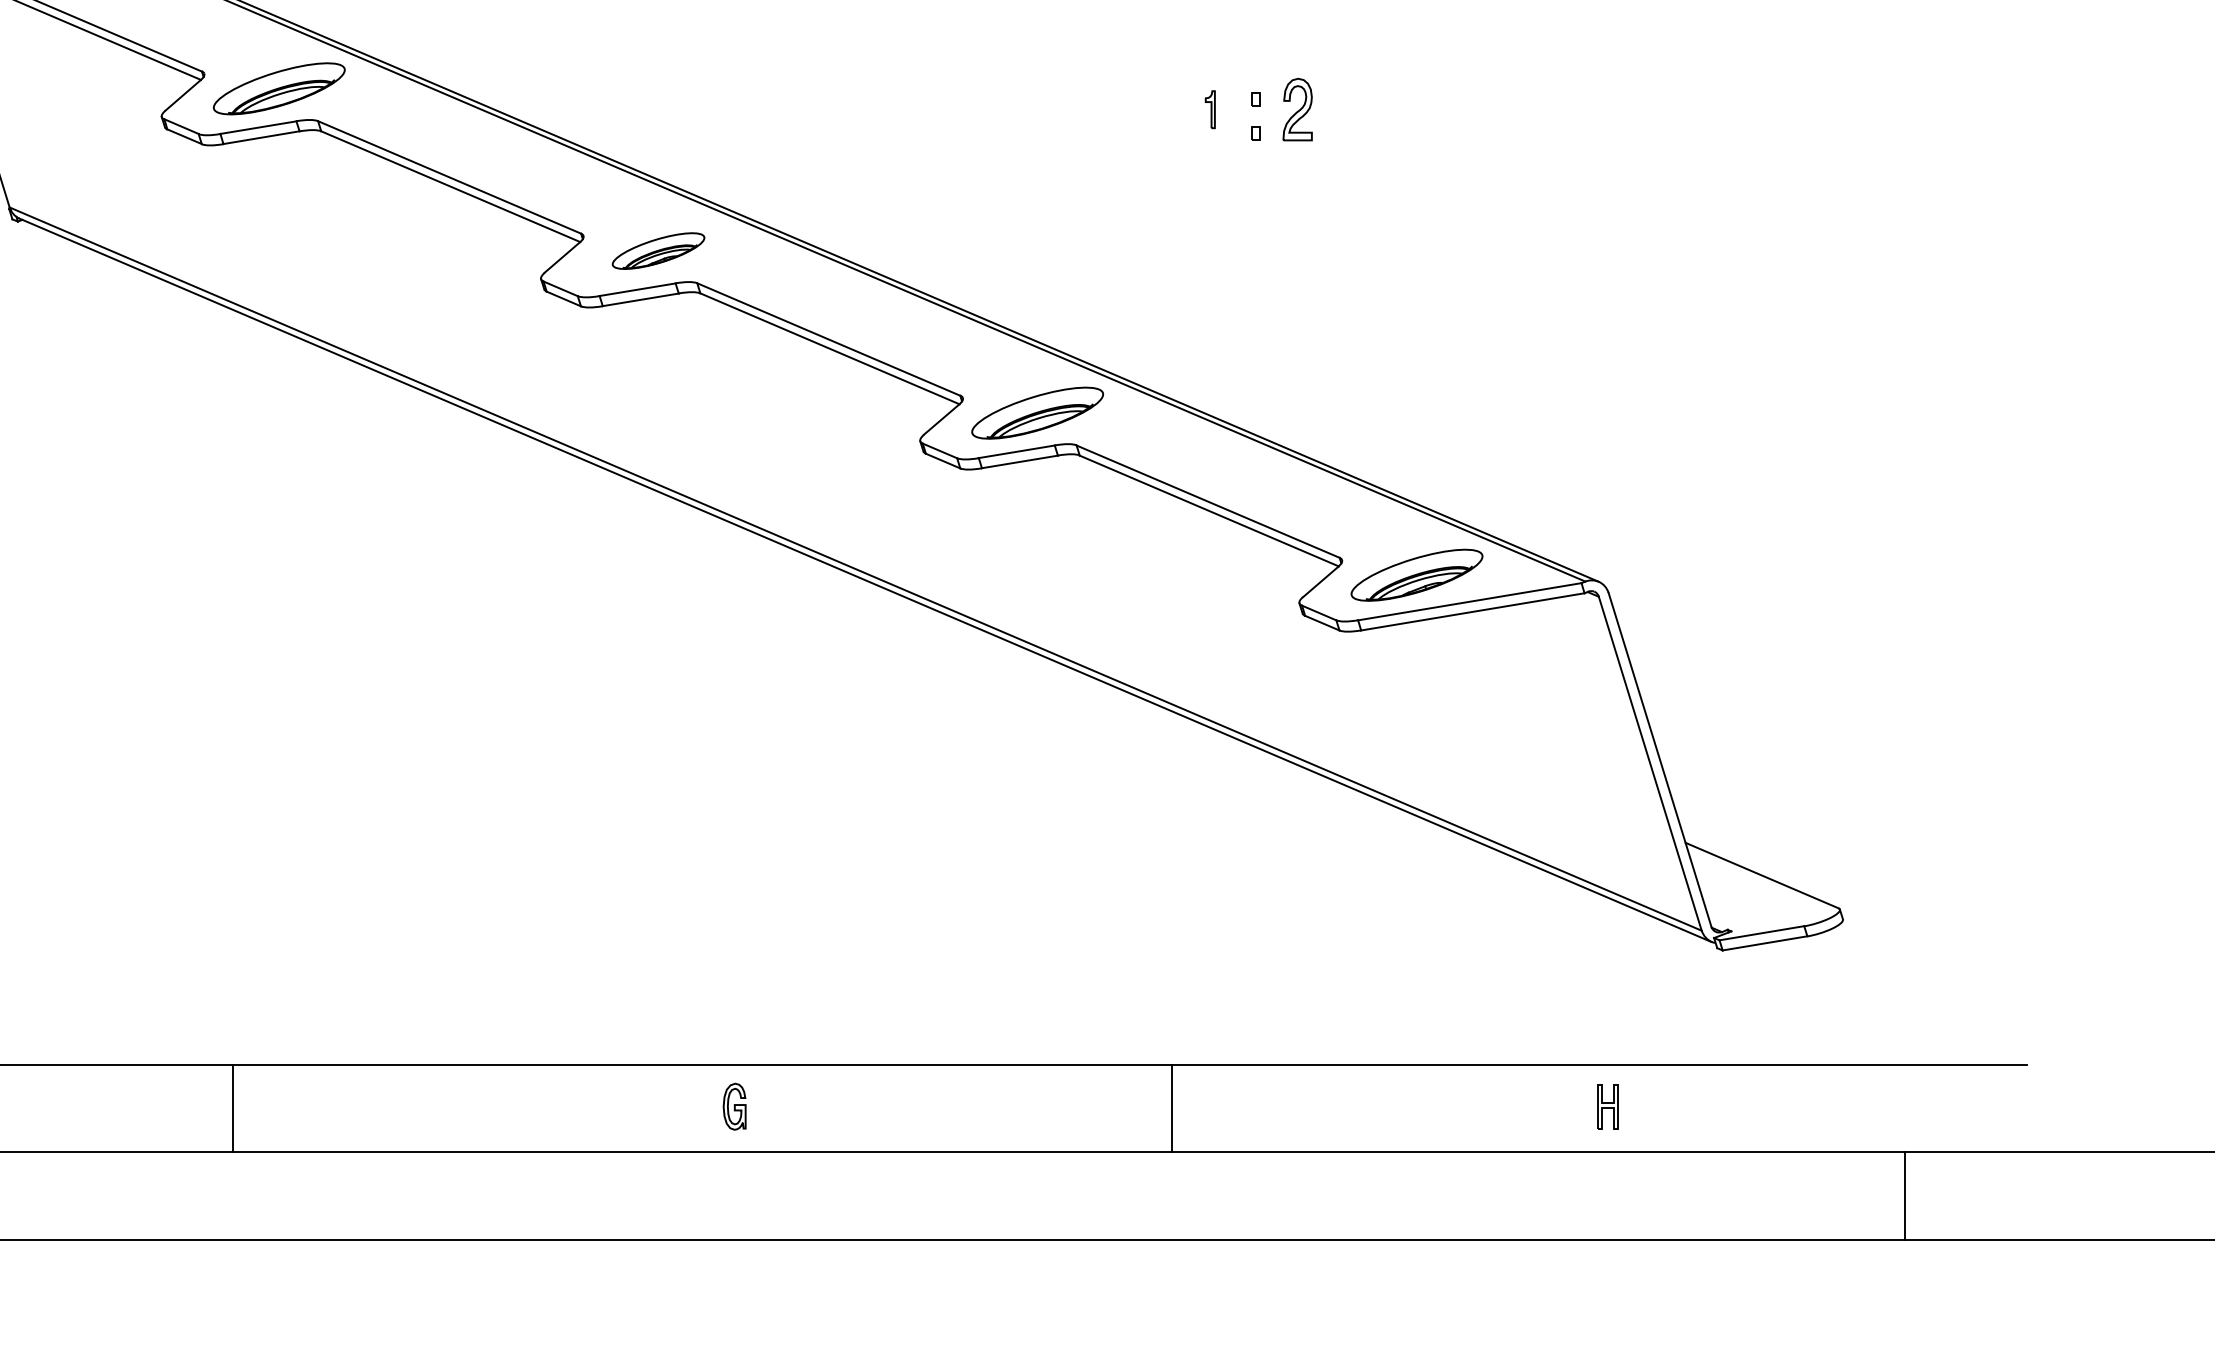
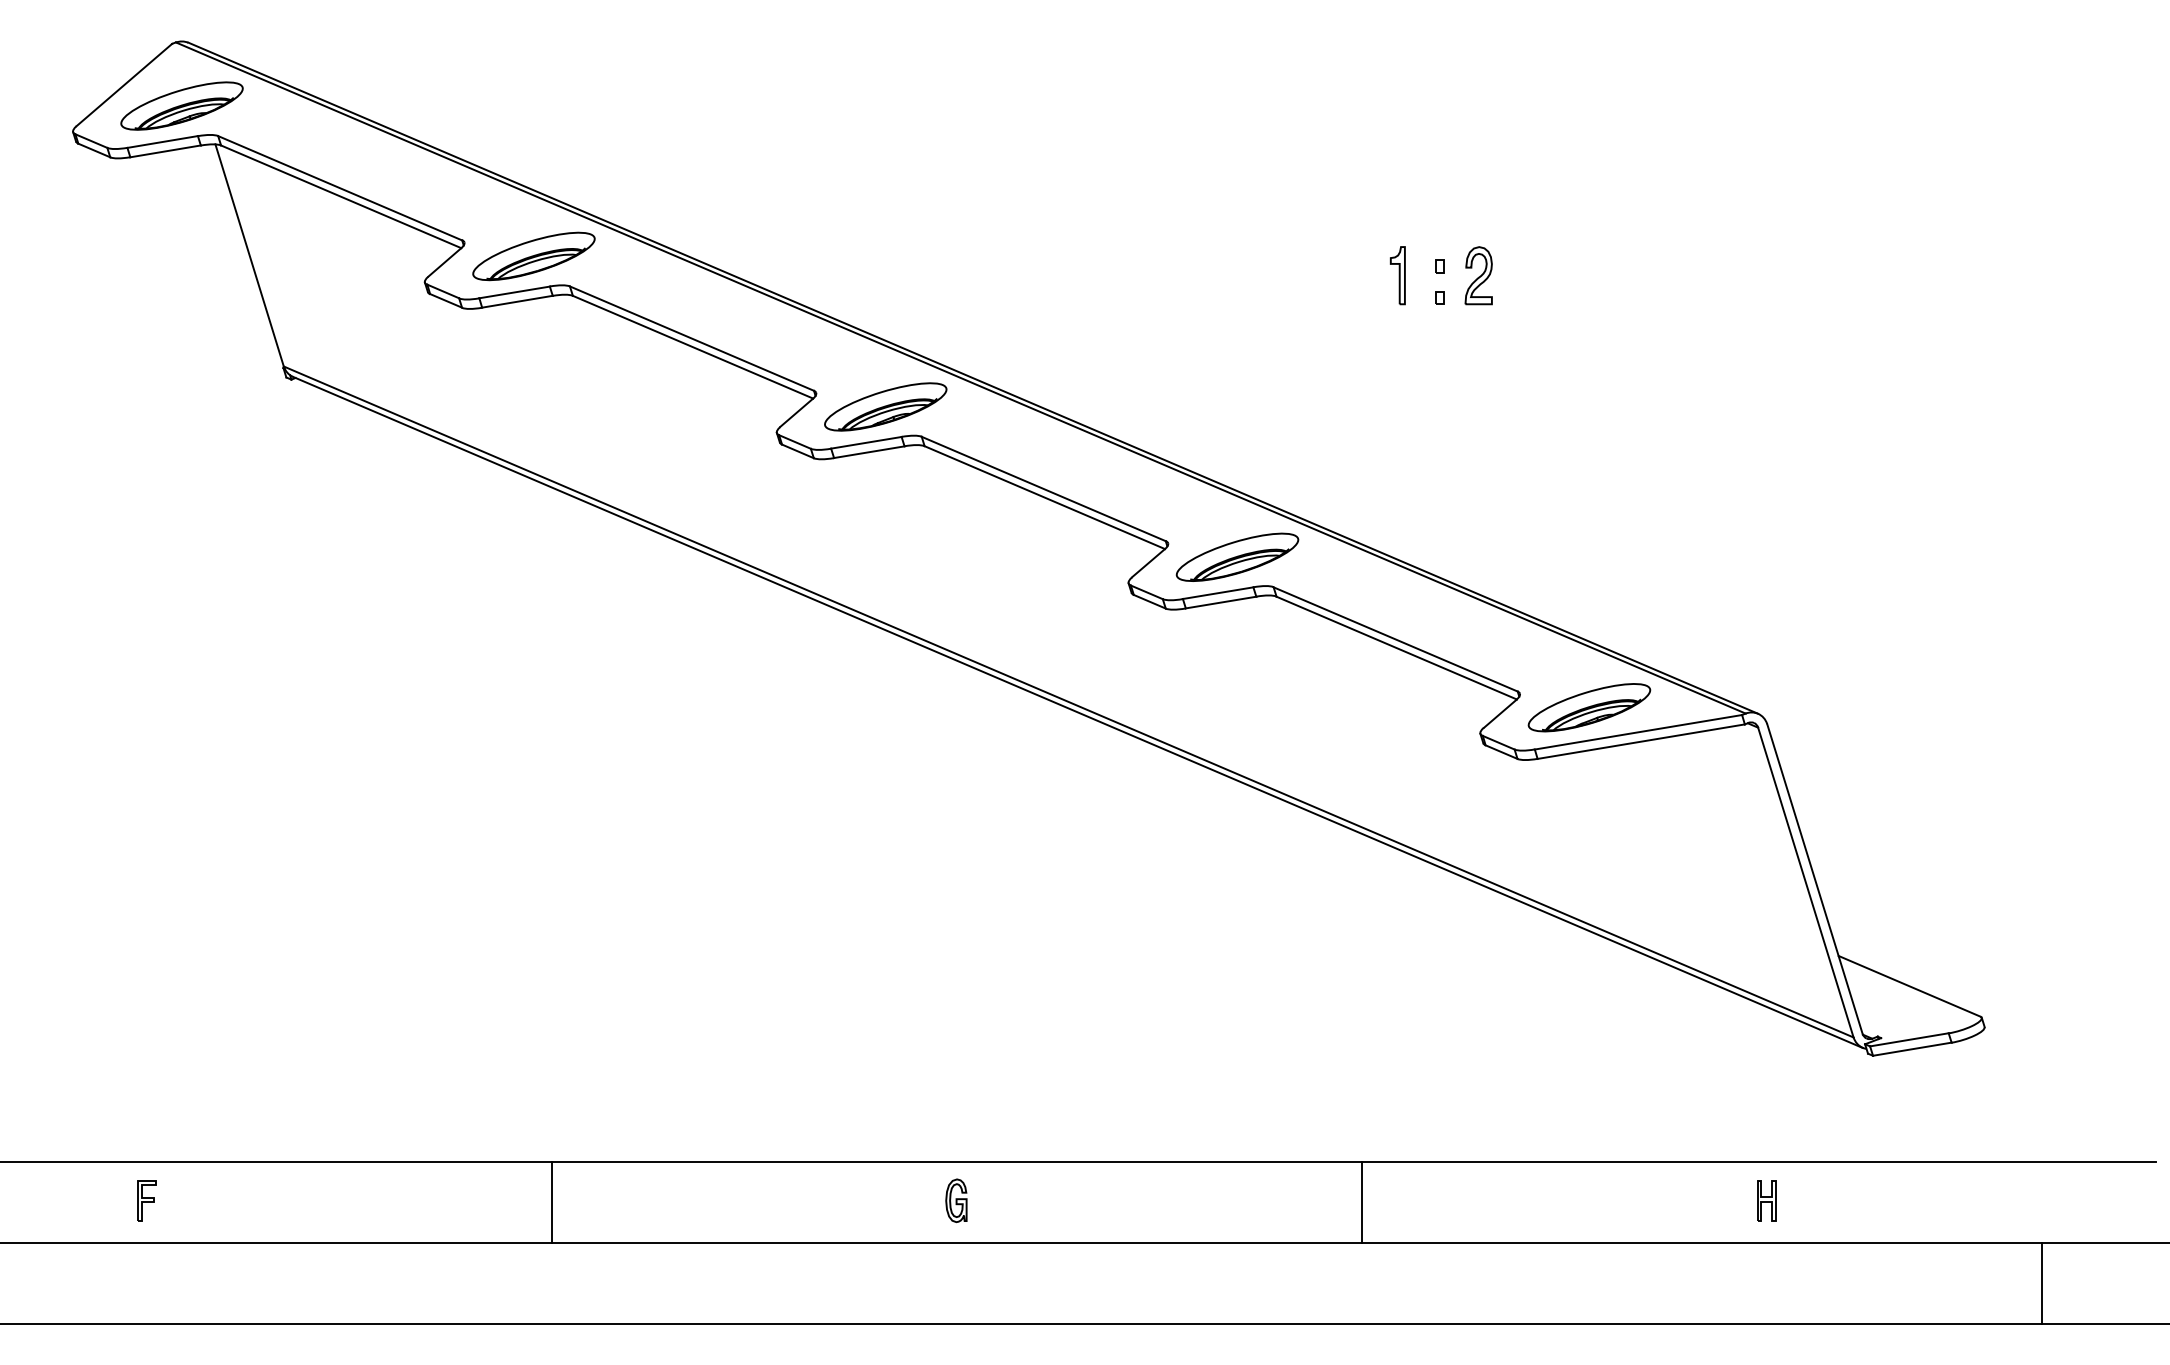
part: (1210, 109) -> (1397, 275), size x1.67
part: (658, 250) -> (885, 406), size x1.43
line: (232, 1107) -> (551, 1201), moved

